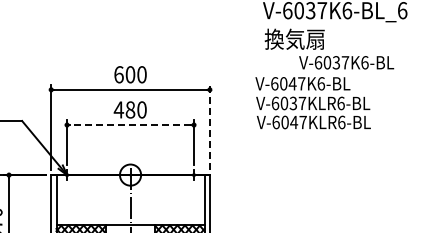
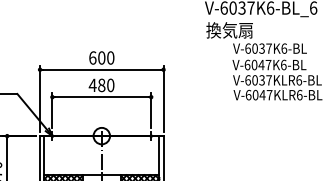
text: (312, 103) -> (276, 80), moved
line: (130, 125) -> (101, 97), dashed -> solid
line: (209, 127) -> (163, 99), dashed -> solid

